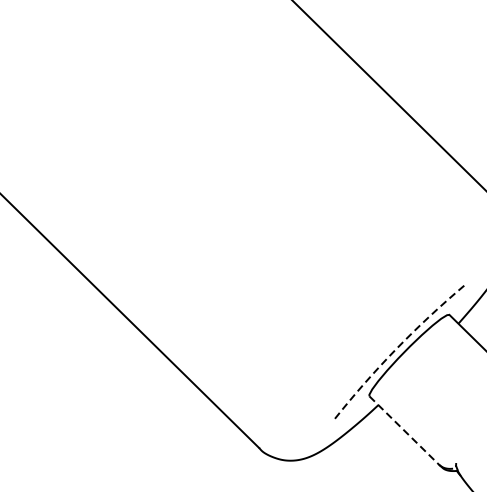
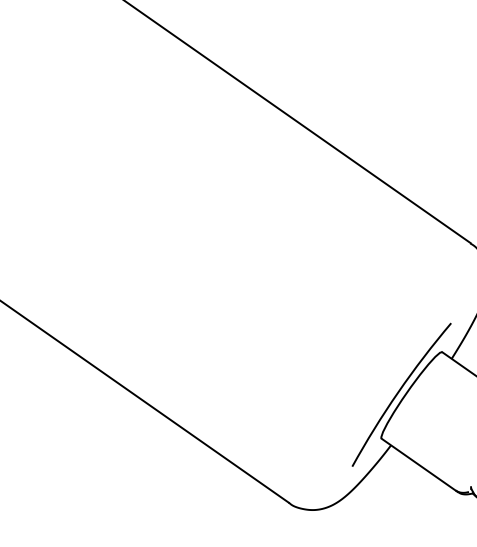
arc: (395, 350) -> (398, 392), dashed -> solid
line: (406, 431) -> (420, 465), dashed -> solid

